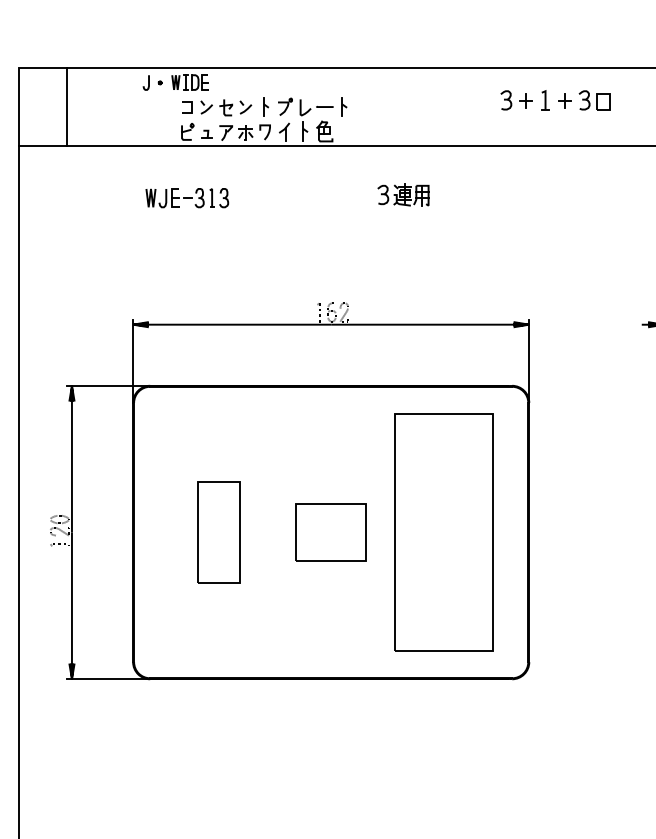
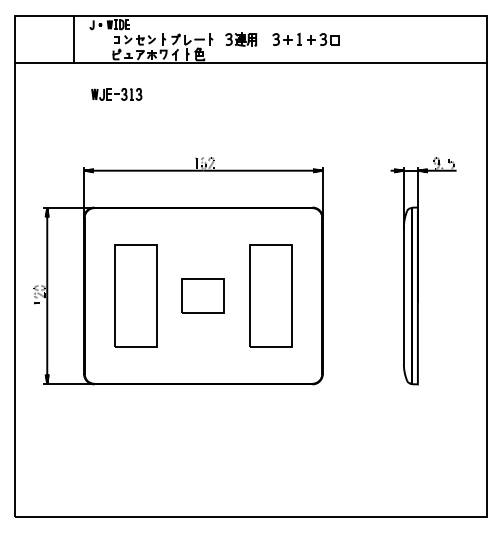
part: (555, 98) -> (305, 38), moved
line: (67, 106) -> (74, 39), moved
part: (404, 194) -> (241, 39), moved
part: (218, 531) -> (135, 295), size x1.67
part: (442, 531) -> (270, 295), size x0.71

